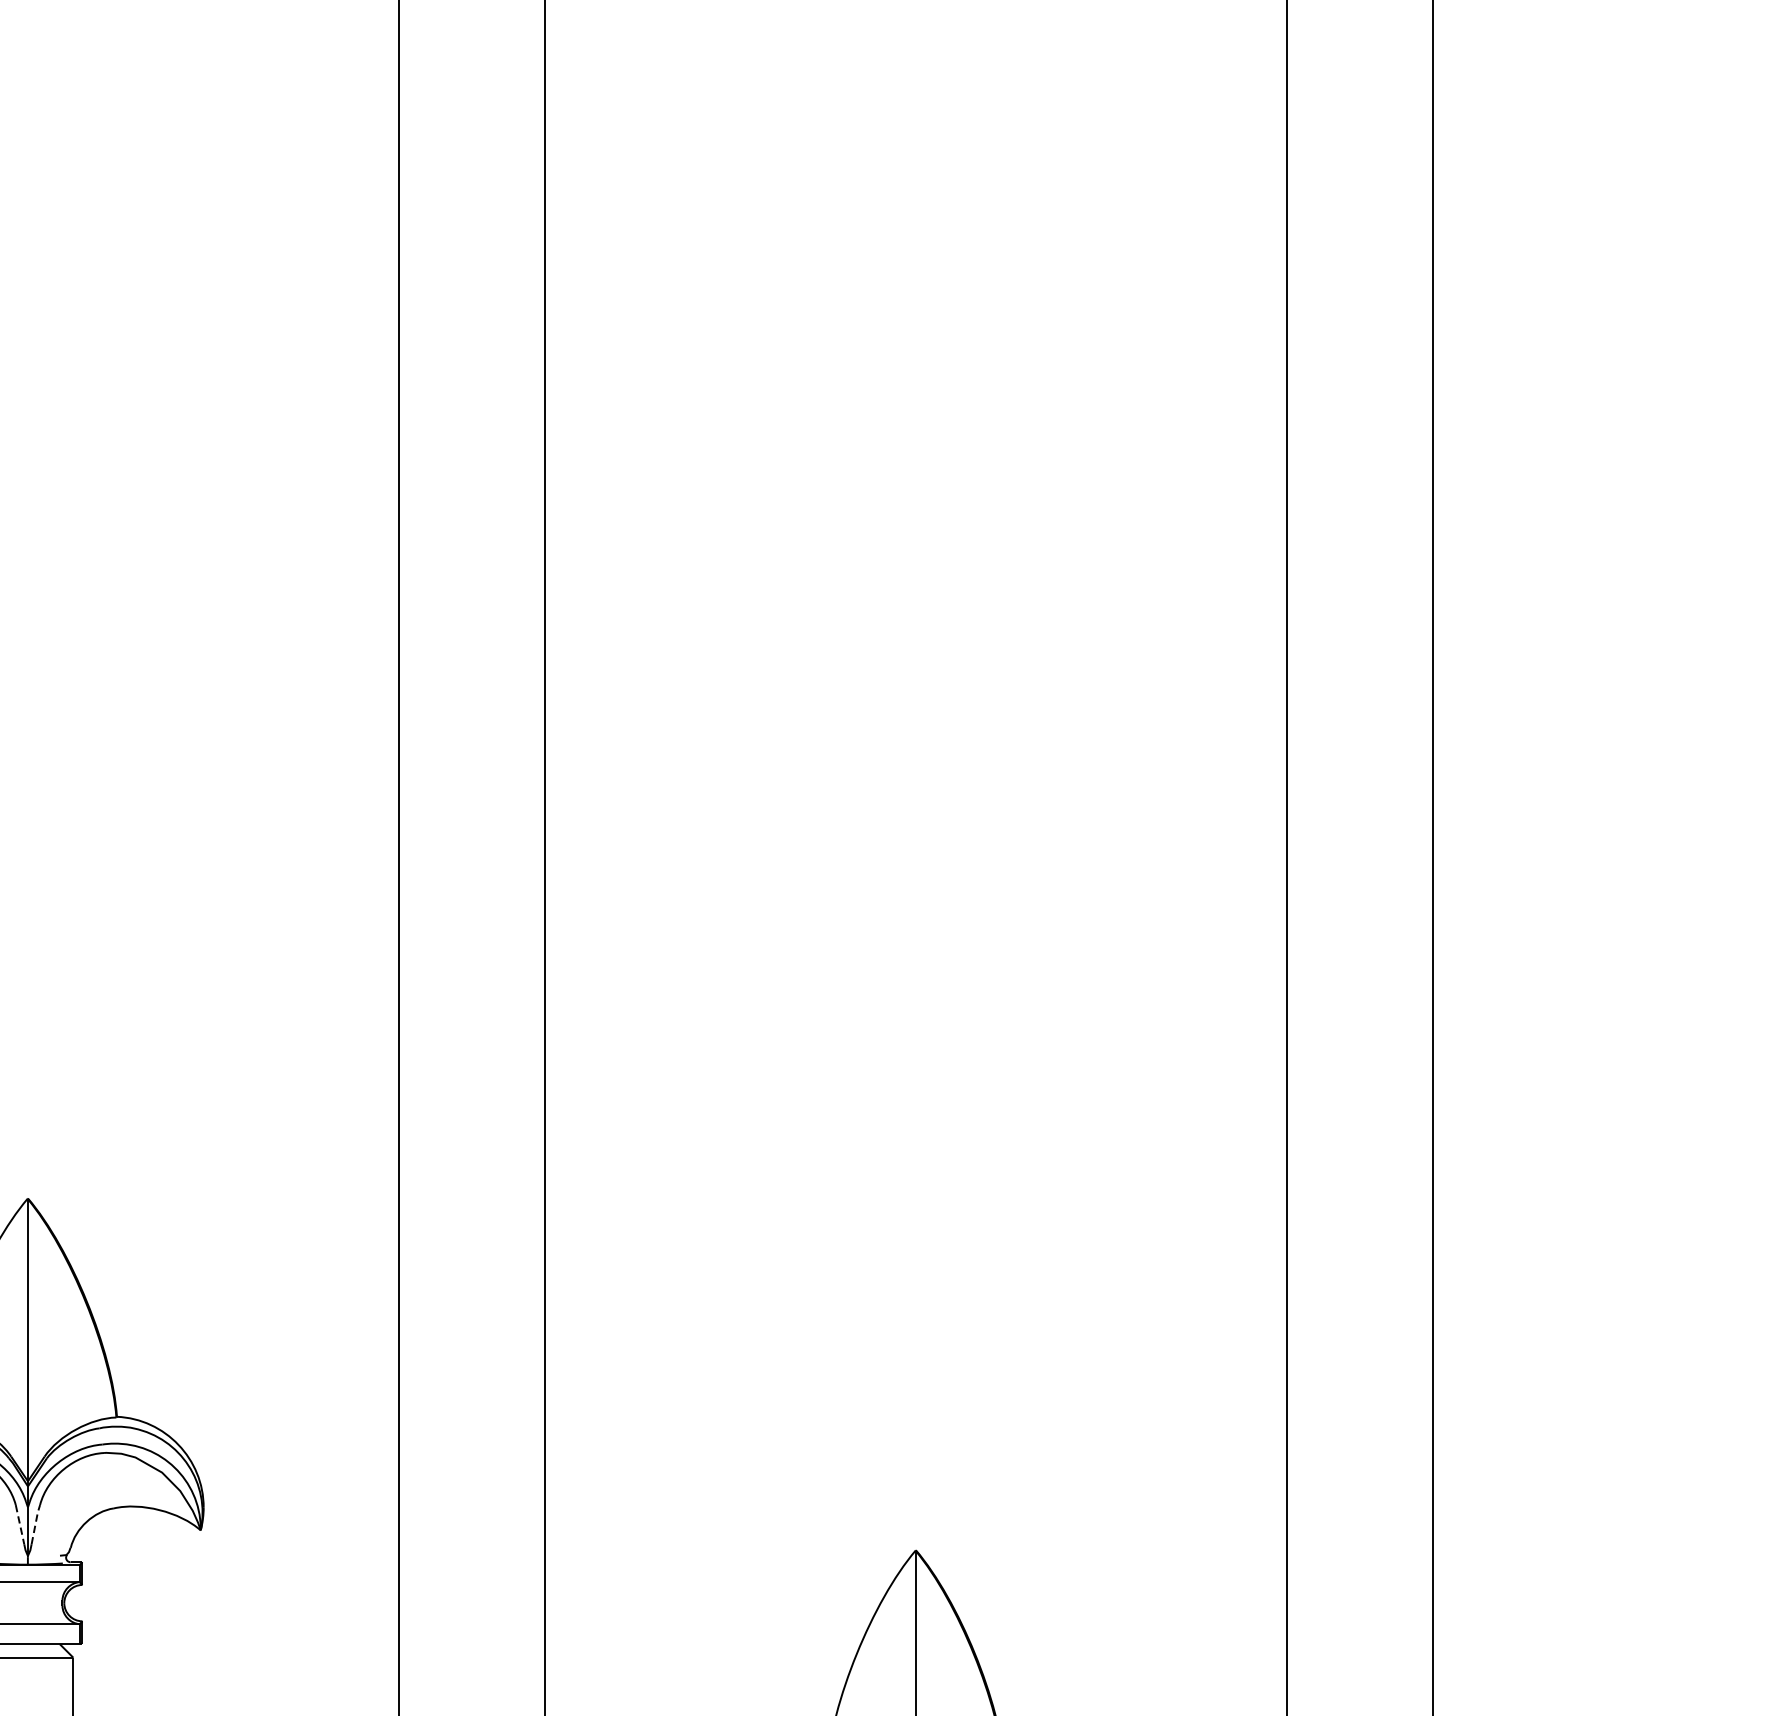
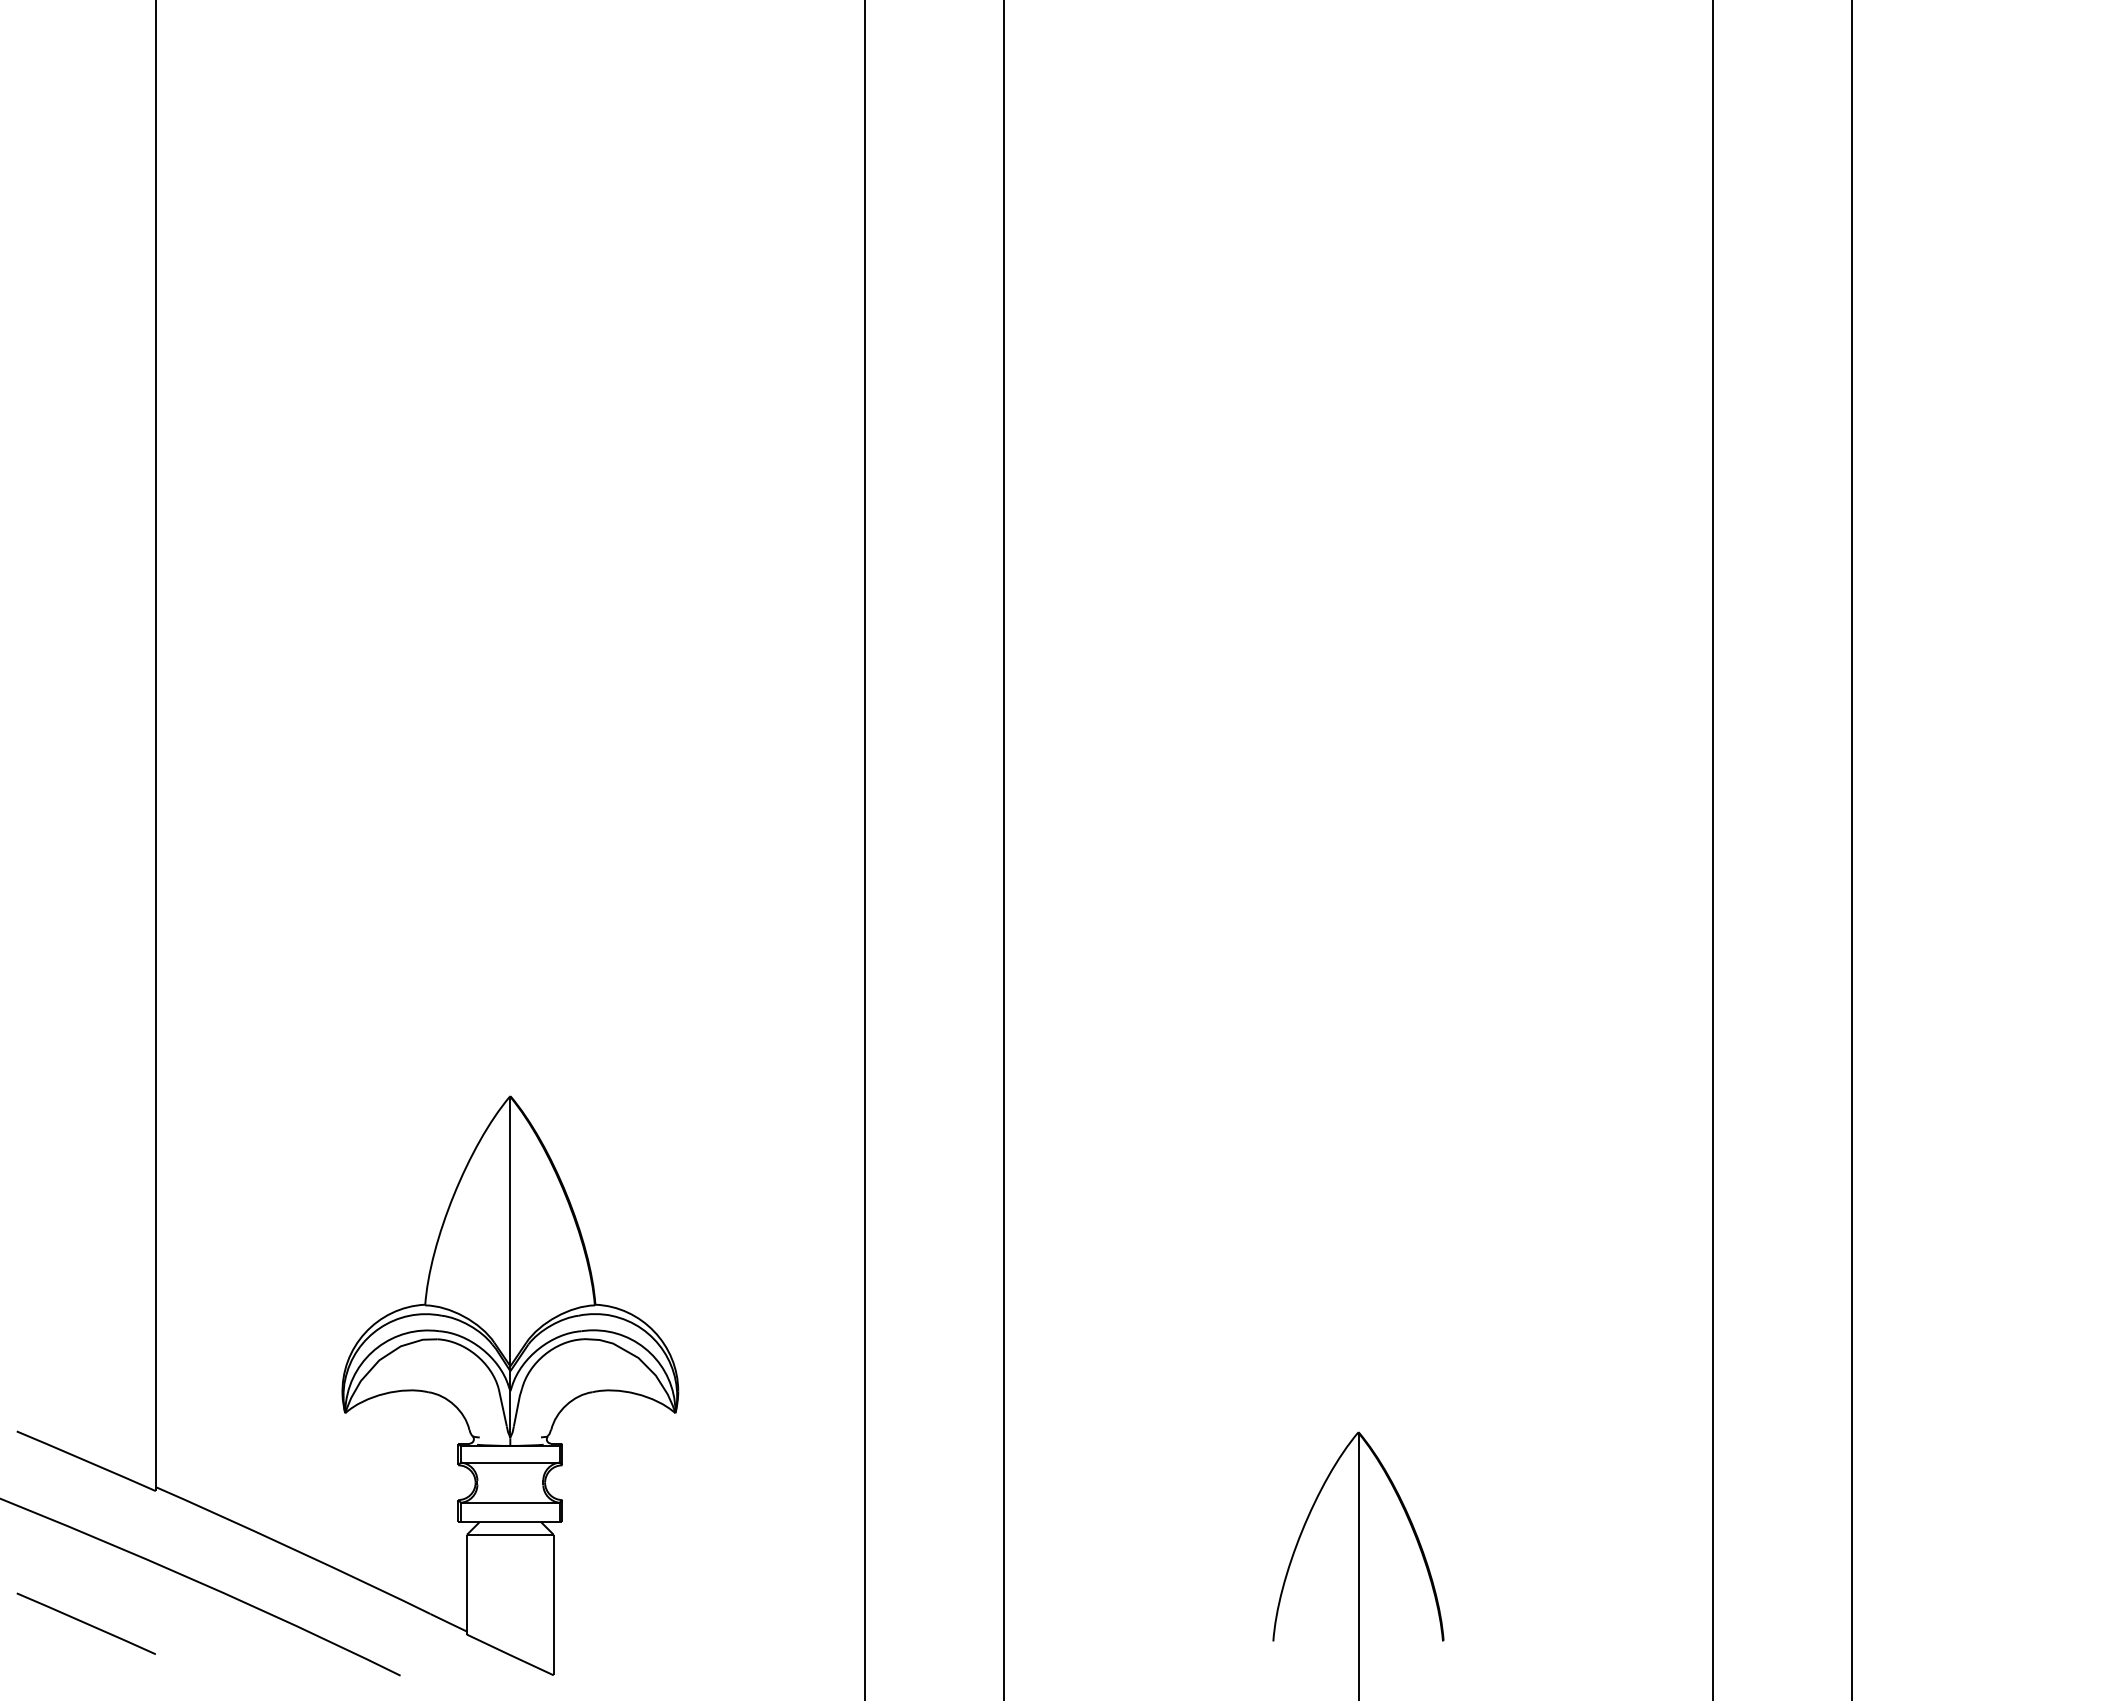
line: (35, 1523) -> (517, 1406), dashed -> solid
line: (19, 1525) -> (502, 1408), dashed -> solid

